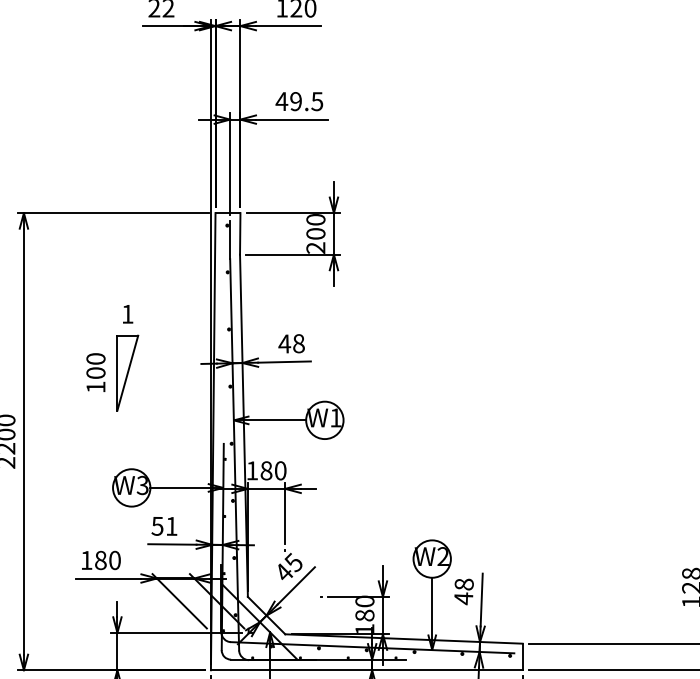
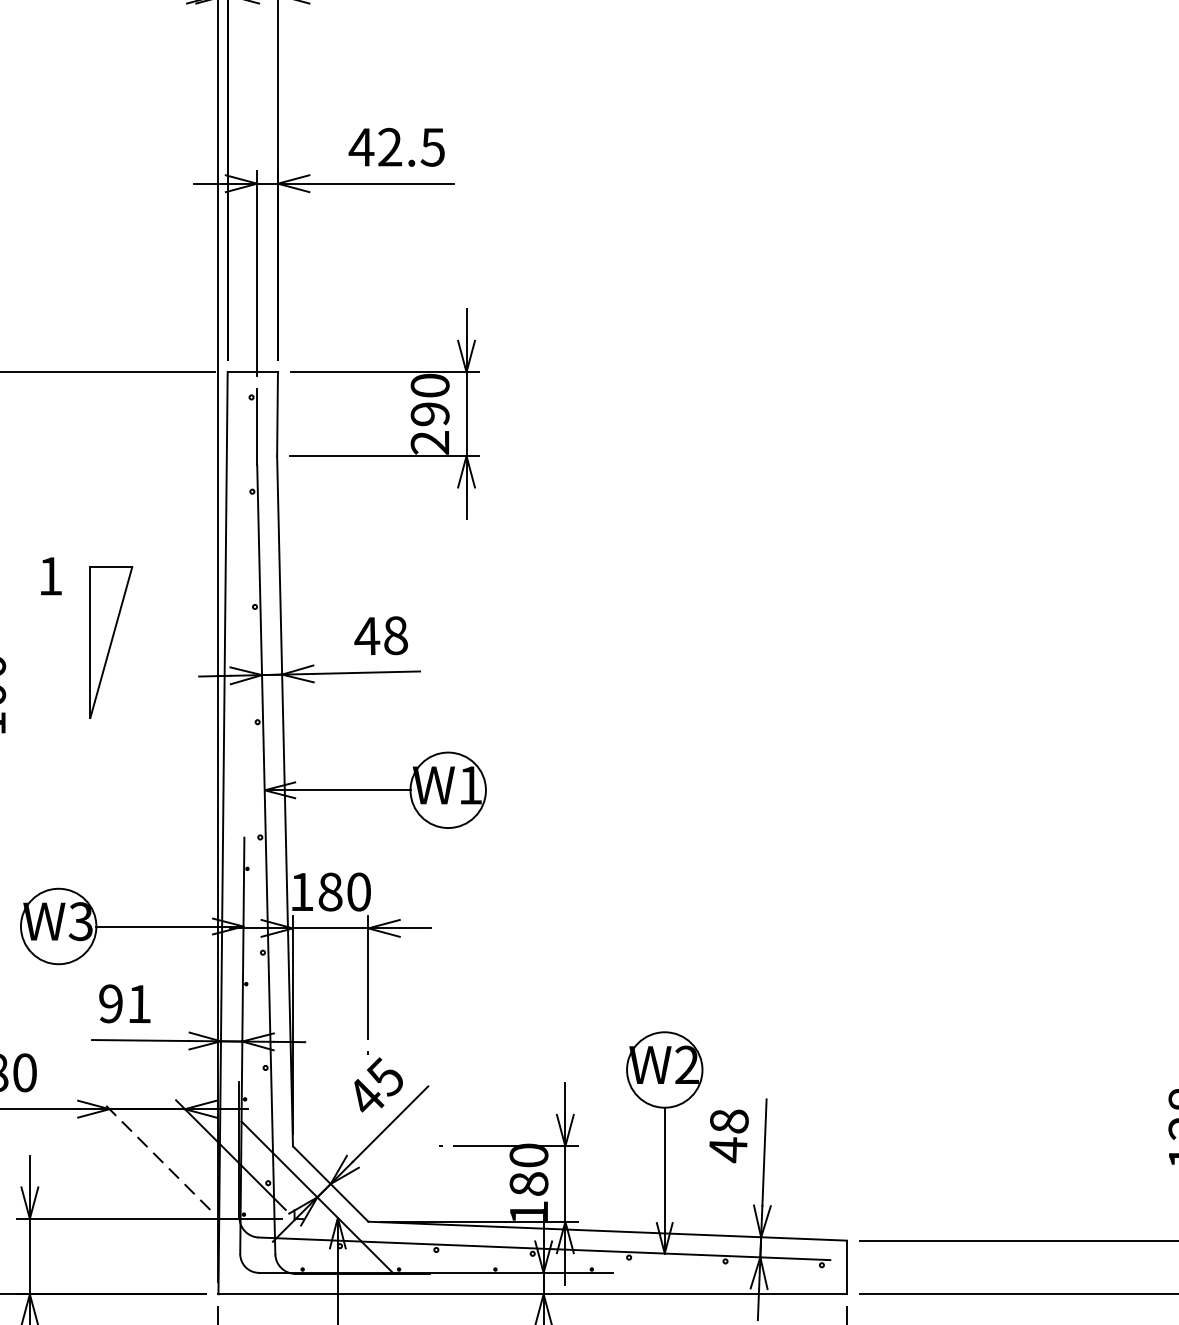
text: (295, 101) -> (388, 147), 49.5 -> 42.5
text: (315, 233) -> (429, 413), 200 -> 290
part: (127, 372) -> (110, 641), moved
text: (157, 525) -> (110, 1002), 51 -> 91
line: (179, 600) -> (155, 1153), solid -> dashed

